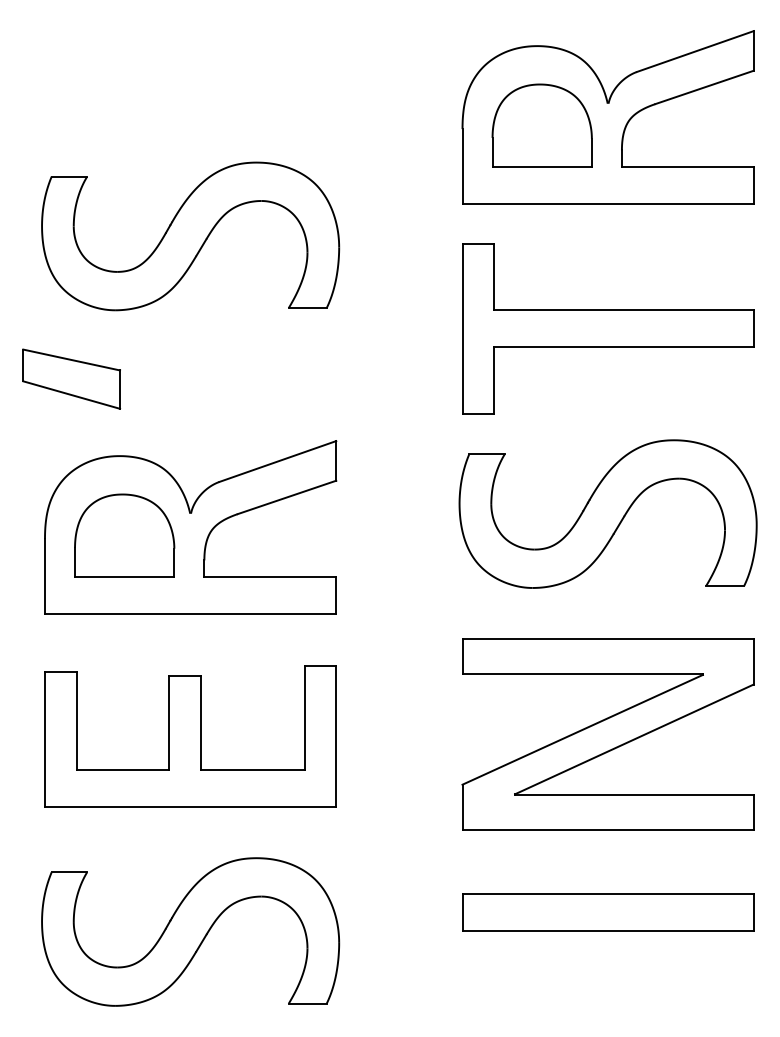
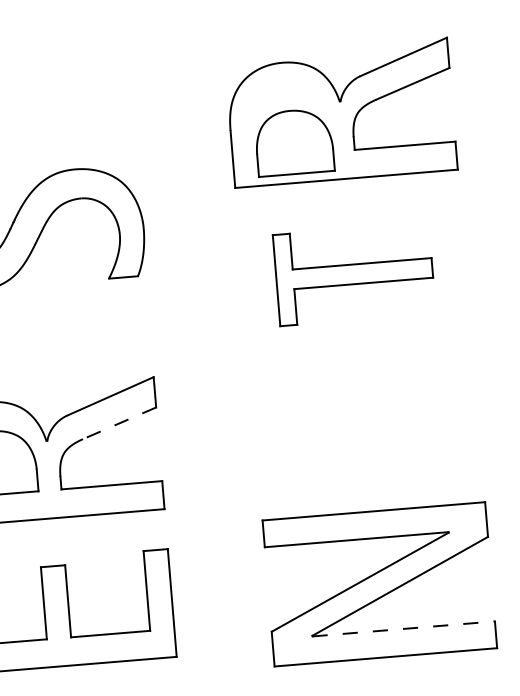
part: (541, 125) -> (293, 142), moved
part: (608, 328) -> (354, 274), size x0.7
line: (287, 497) -> (119, 423), solid -> dashed
part: (607, 513) -> (365, 415), removed
line: (634, 795) -> (403, 629), solid -> dashed

